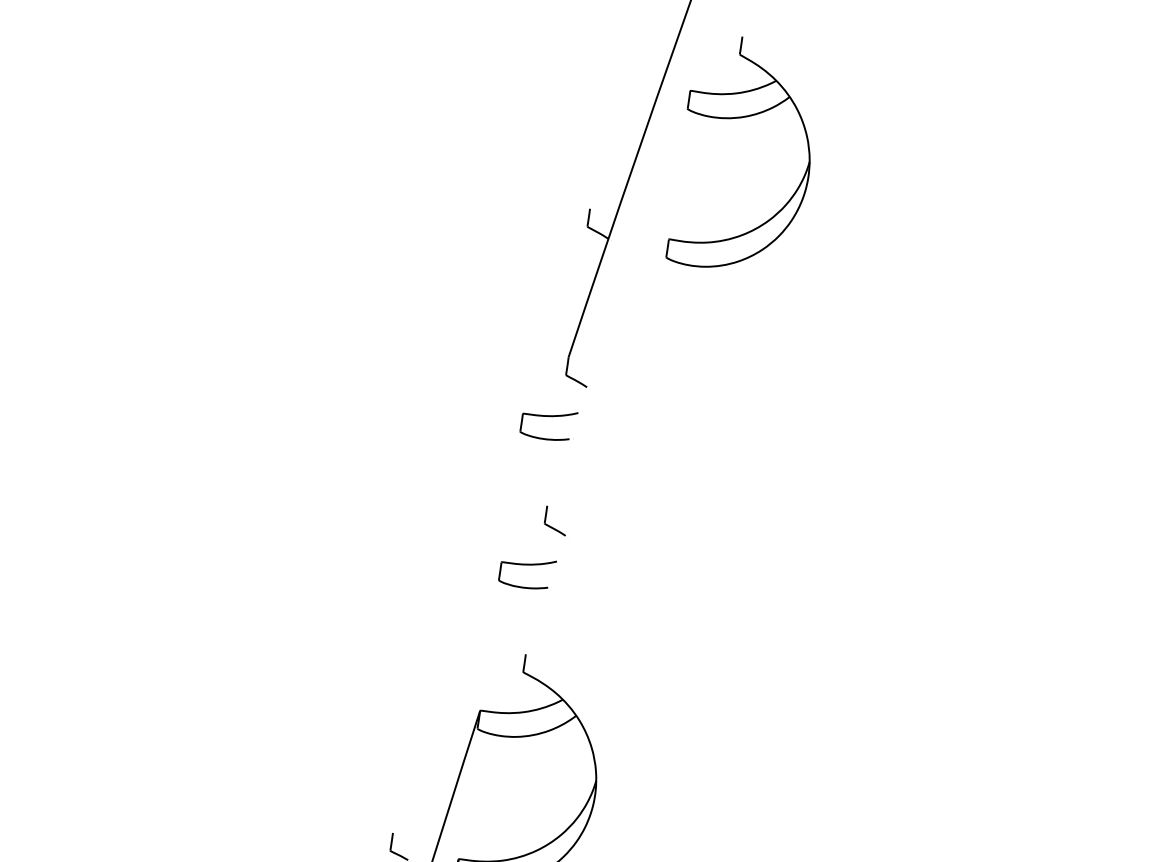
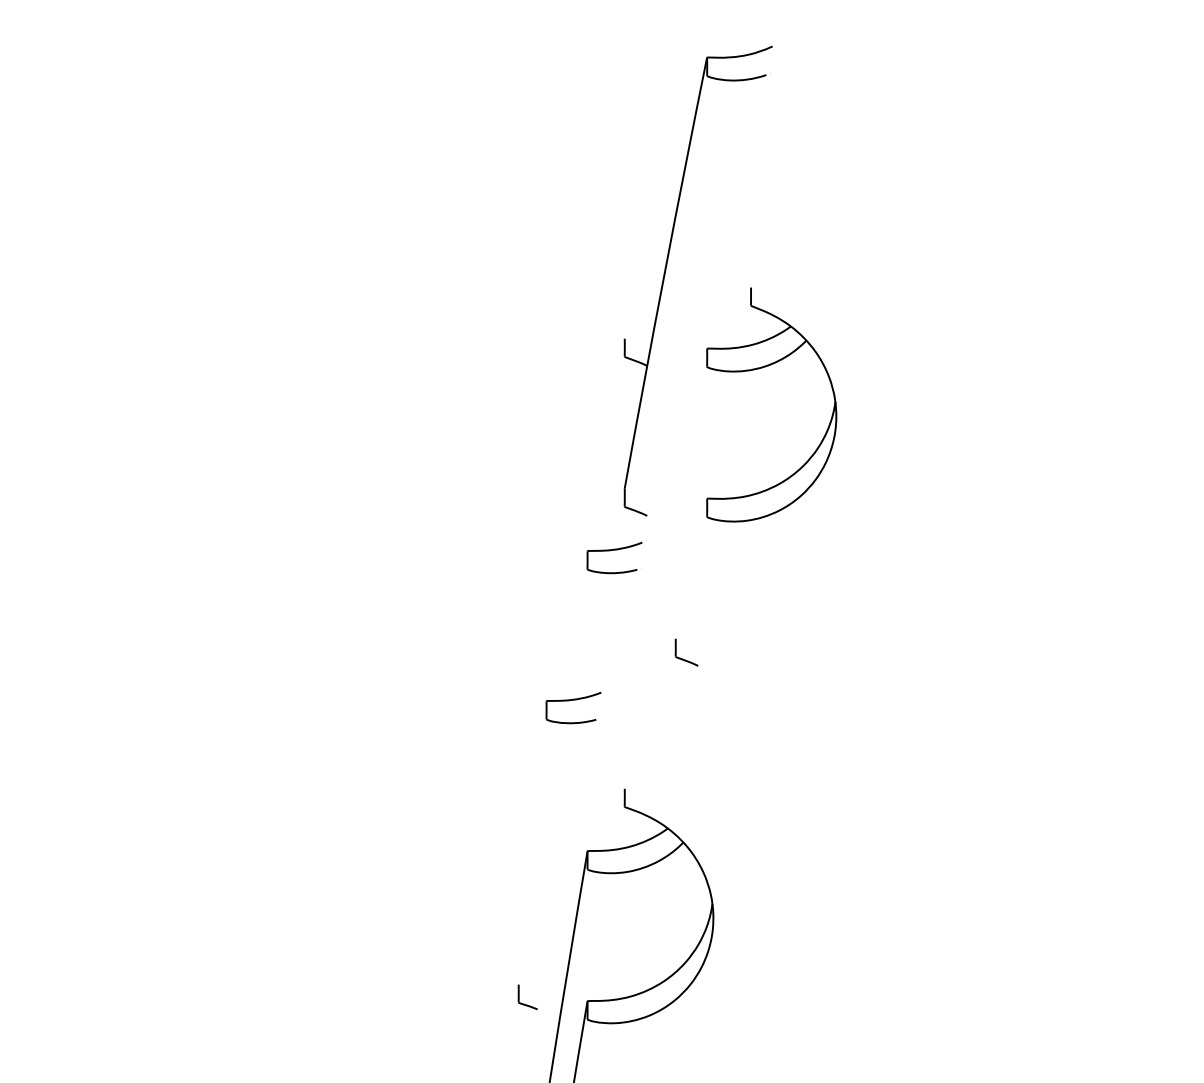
part: (739, 118) -> (759, 369), moved
part: (552, 526) -> (683, 658), moved
part: (528, 565) -> (573, 700), moved

